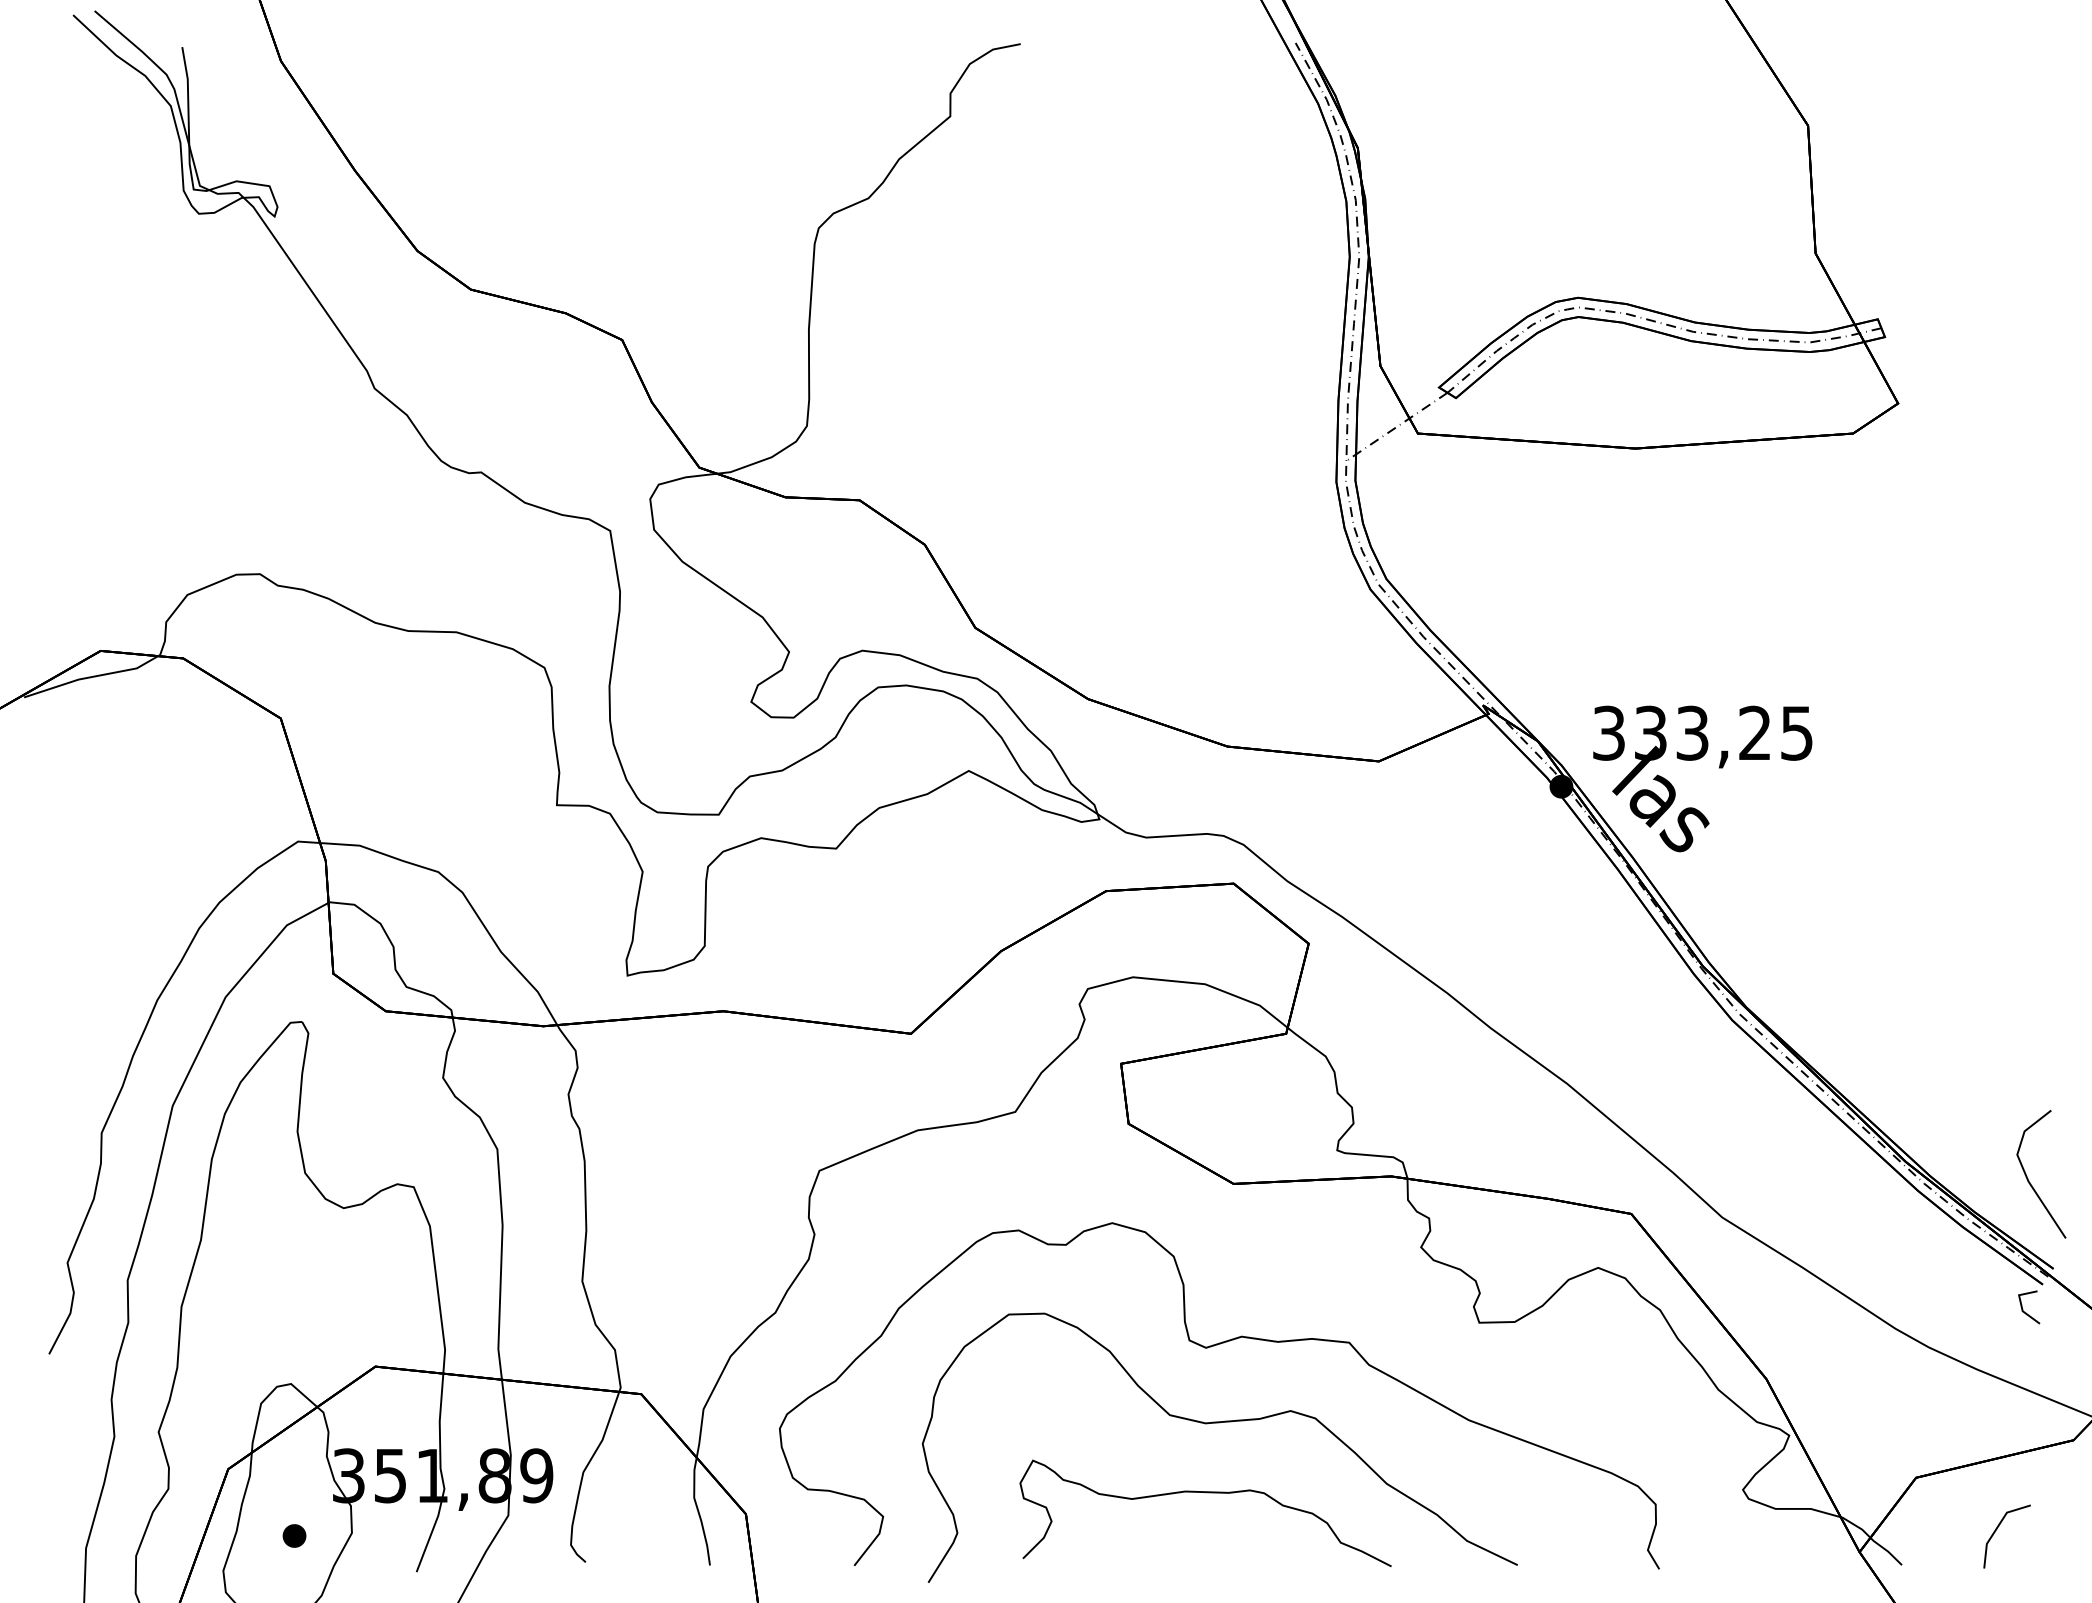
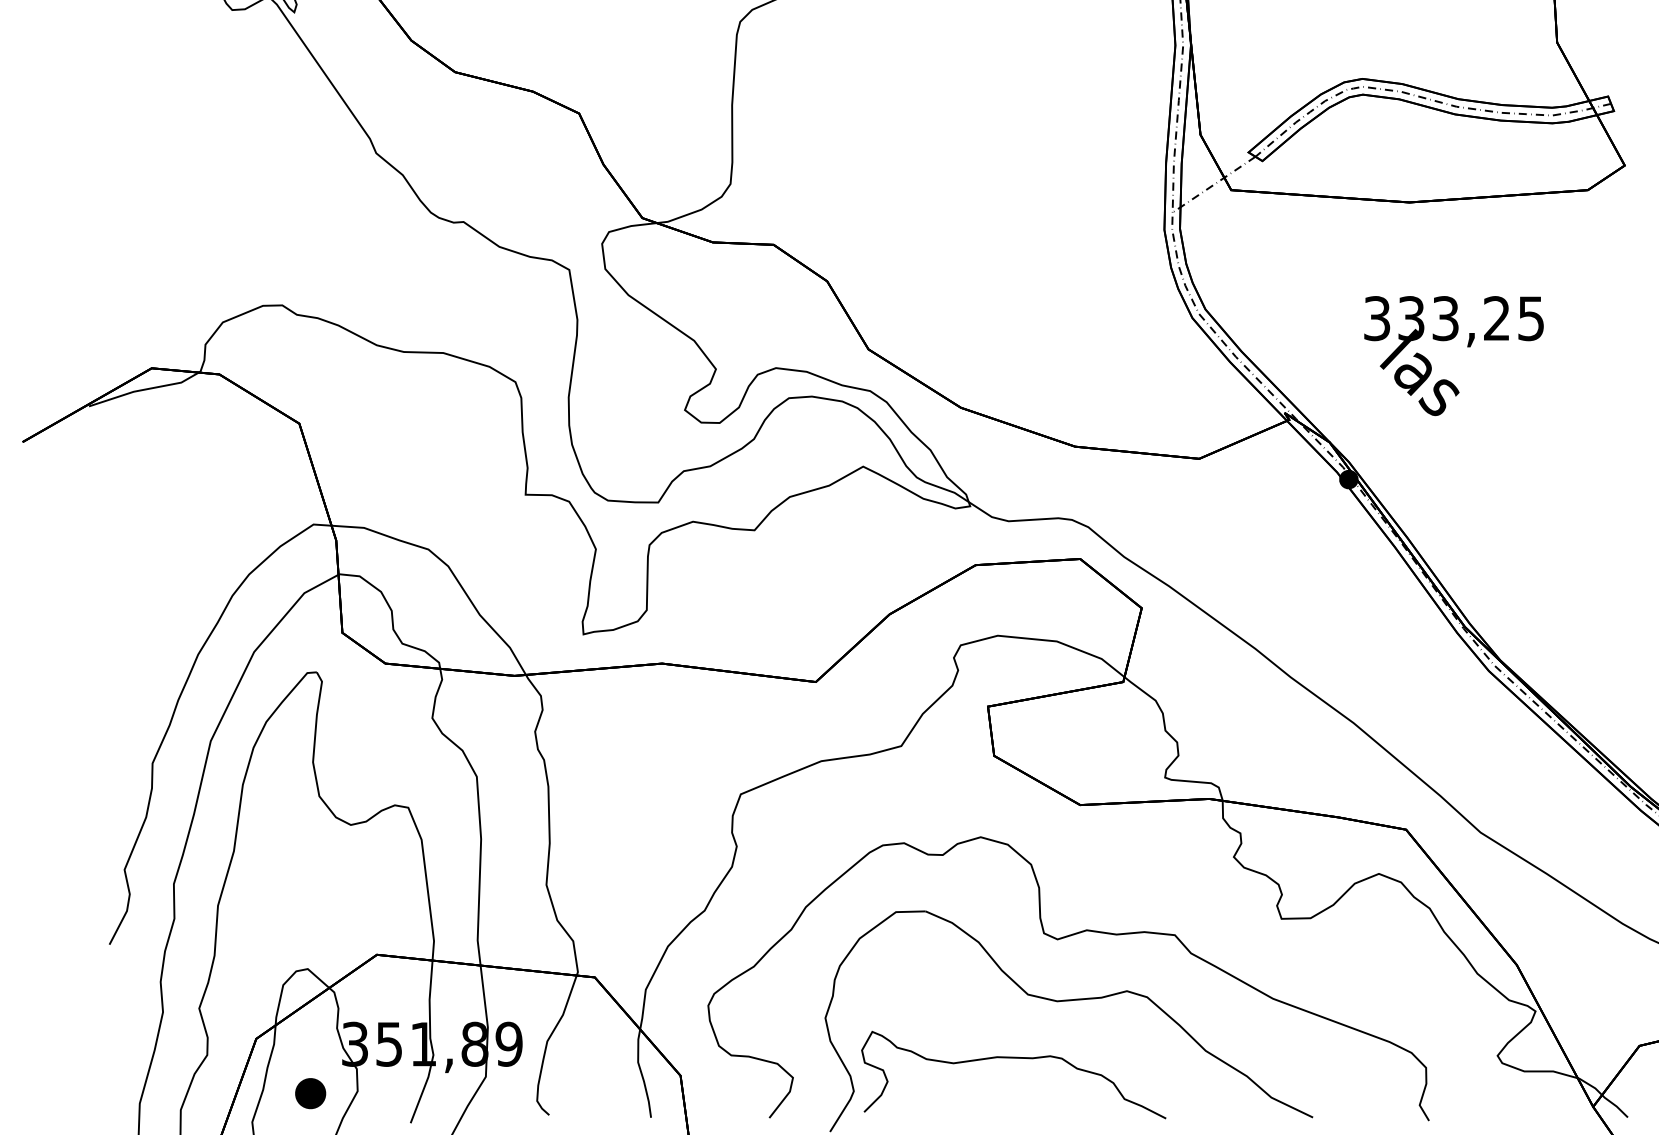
text: (1702, 778) -> (1453, 355), moved
curve: (1206, 1493) -> (1014, 1058), moved
part: (294, 1535) -> (310, 1093), size x1.6

